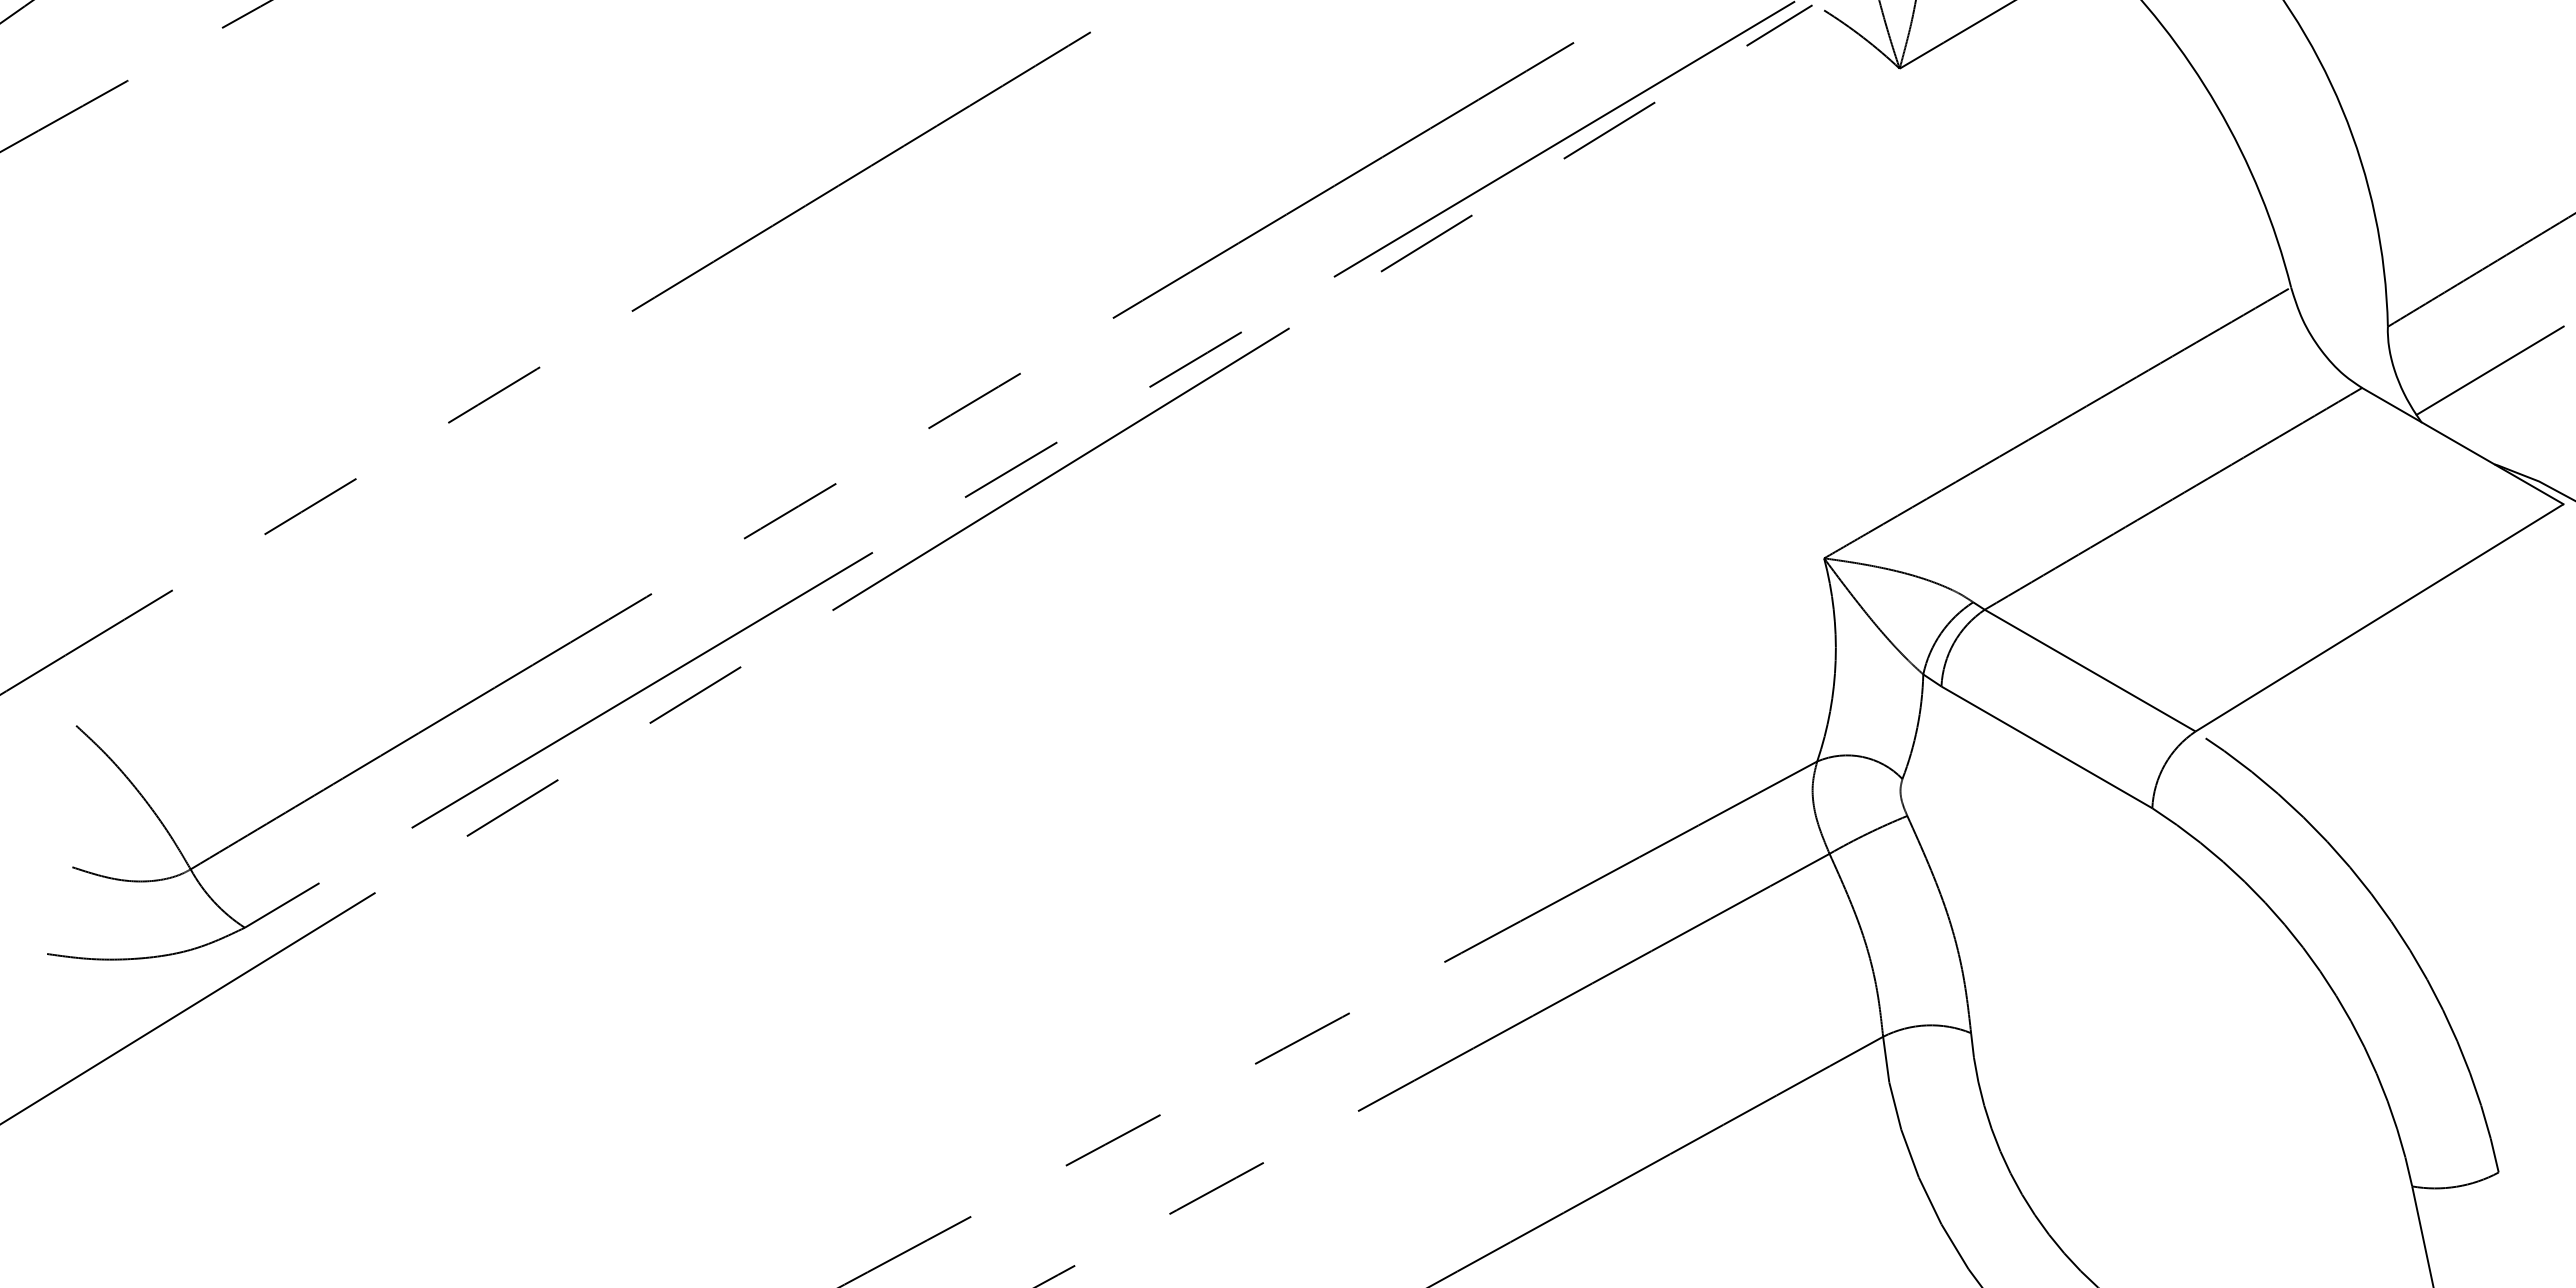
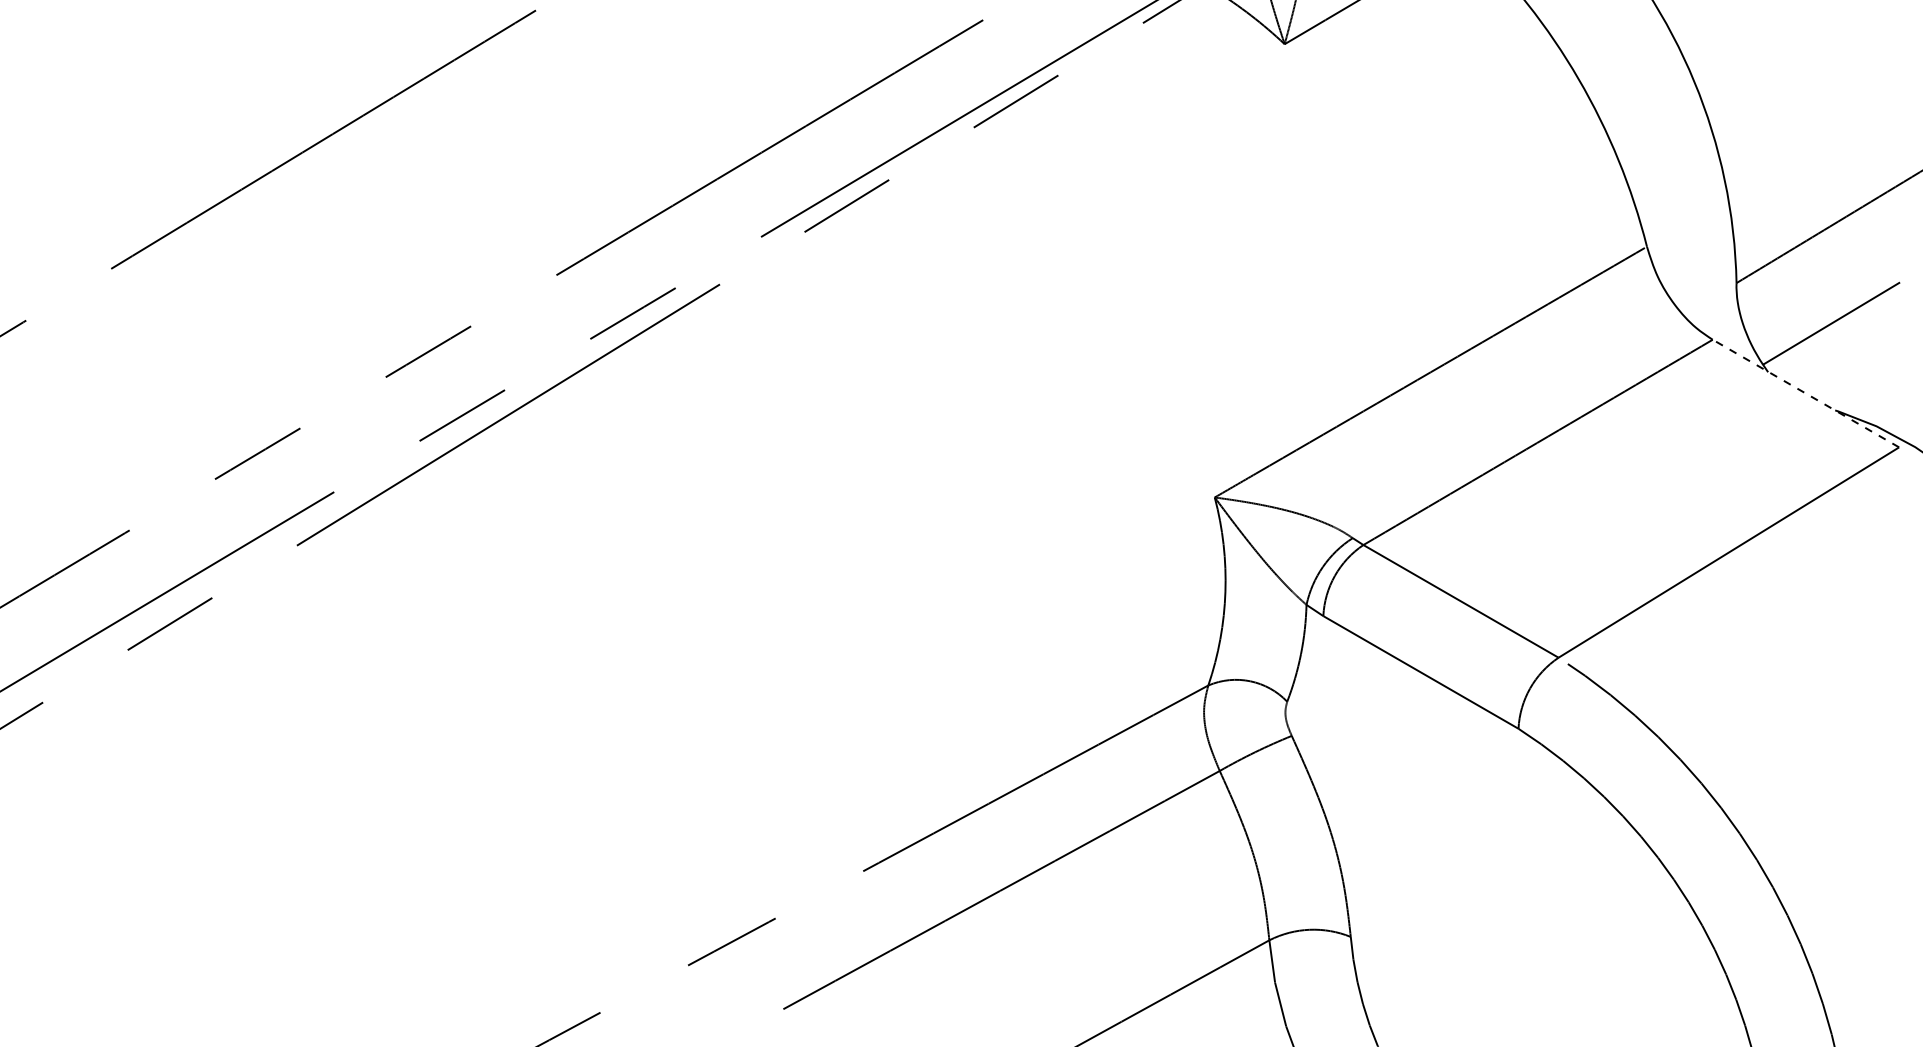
line: (2462, 445) -> (1805, 392), solid -> dashed

